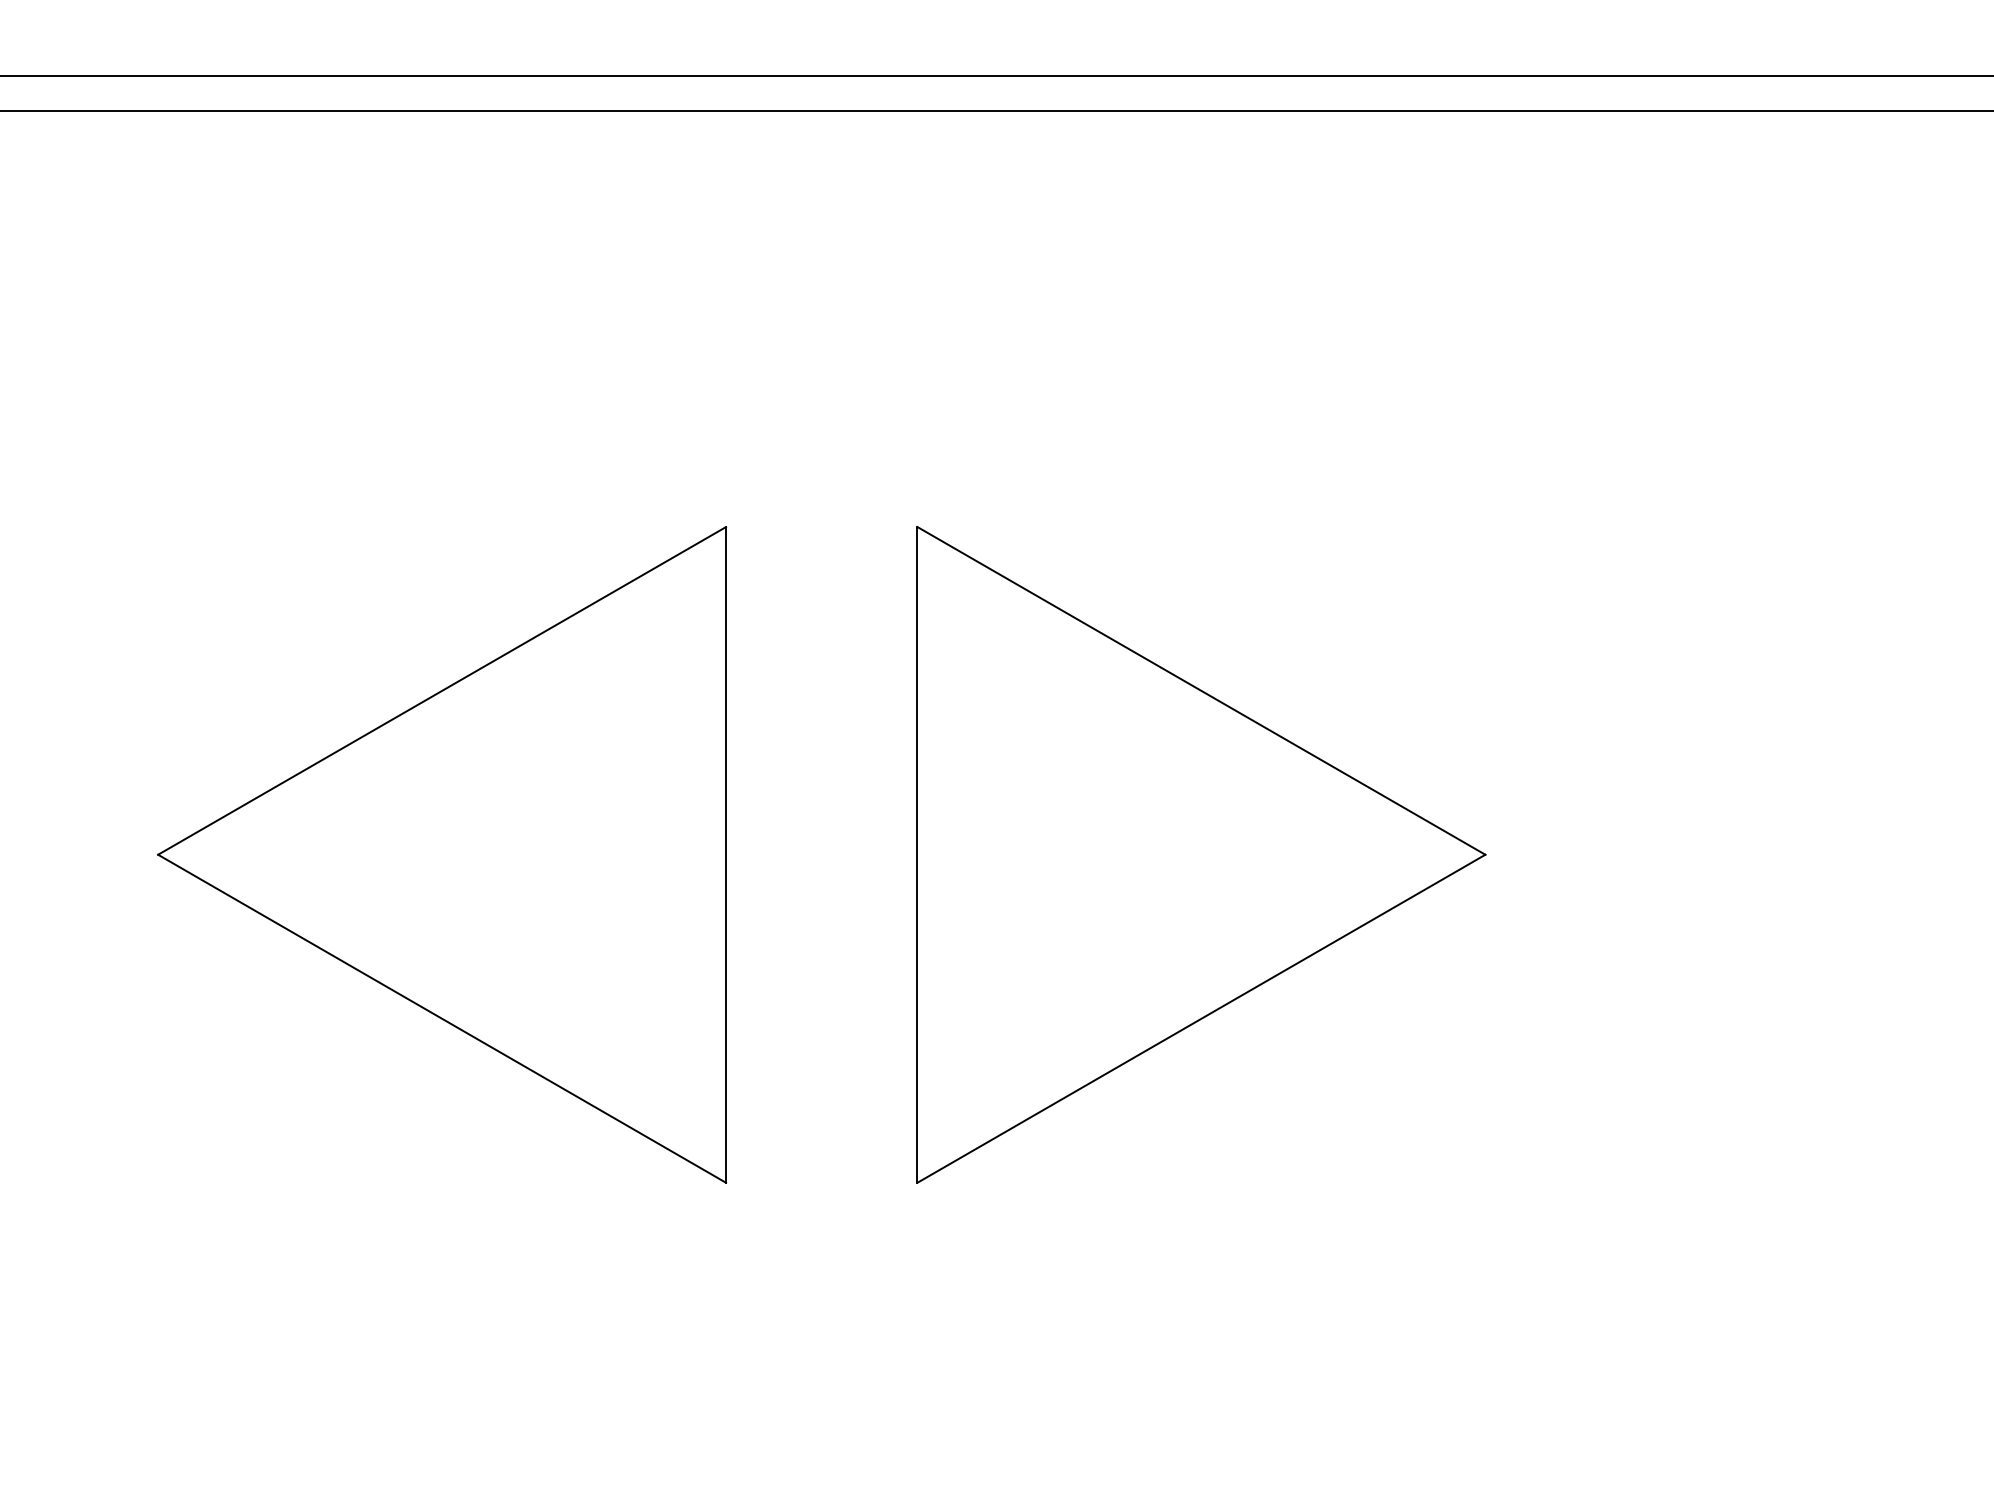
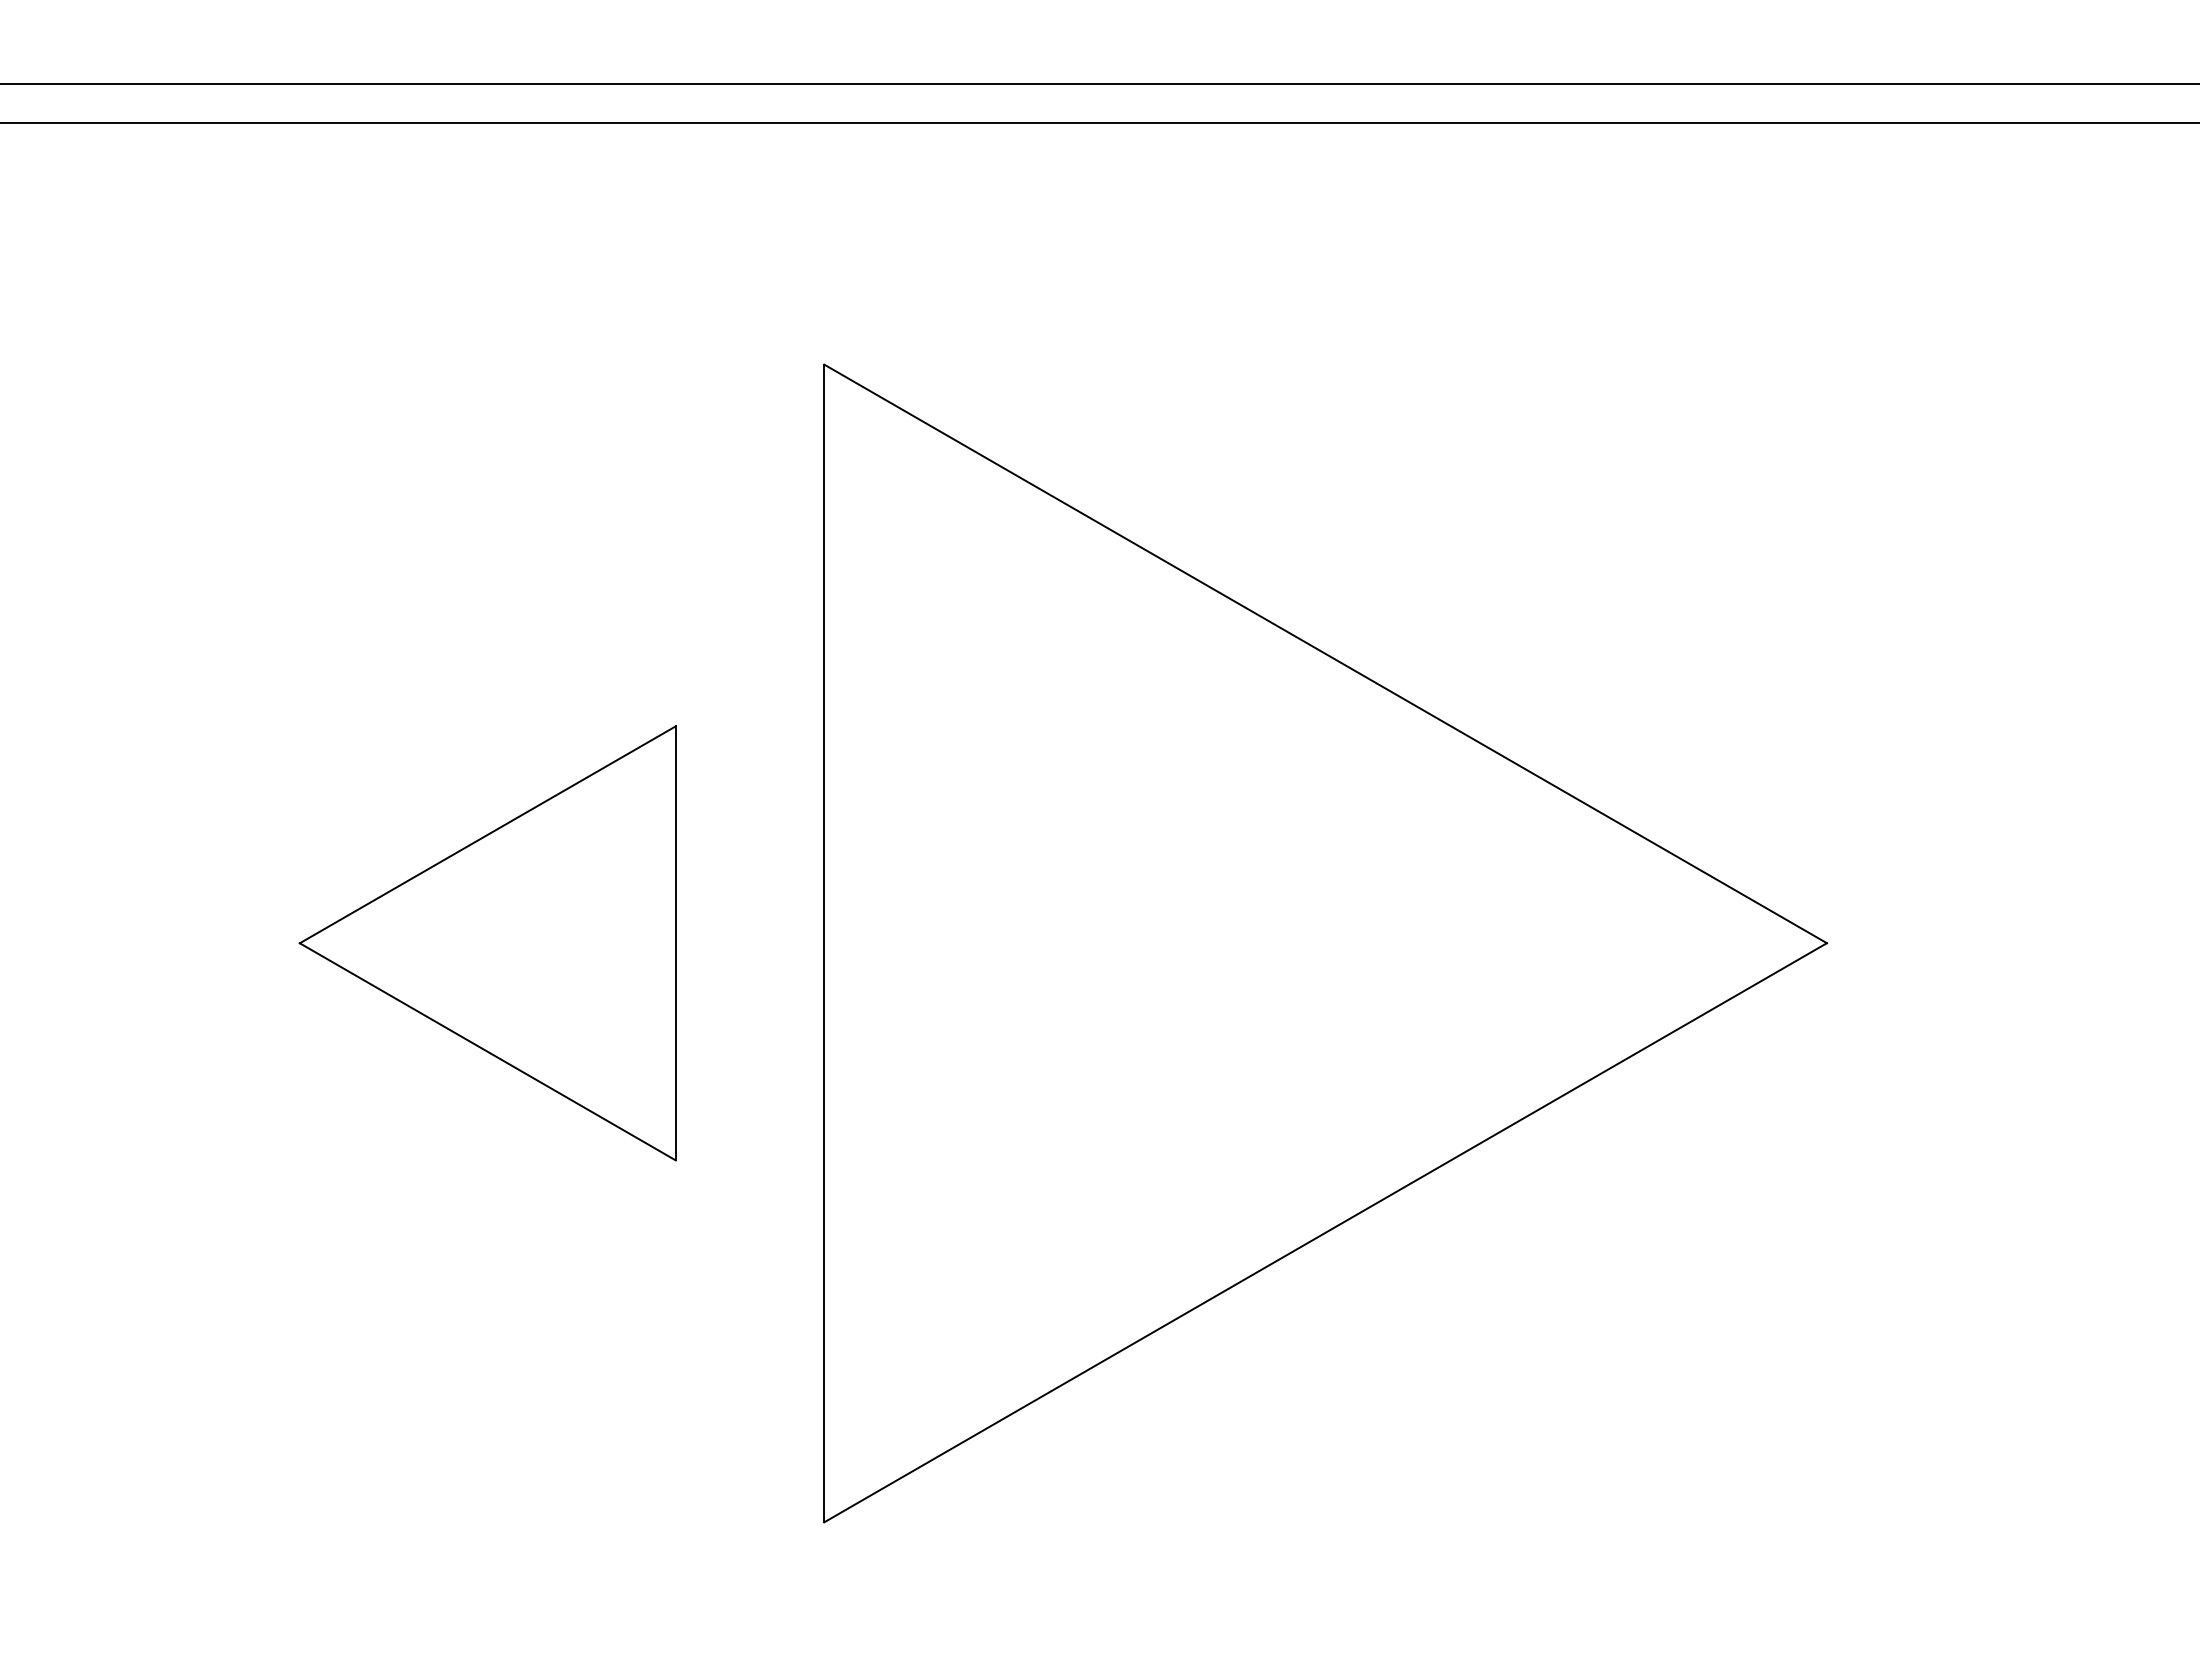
part: (1201, 854) -> (1325, 942), size x1.6
part: (441, 855) -> (487, 943), size x0.6

